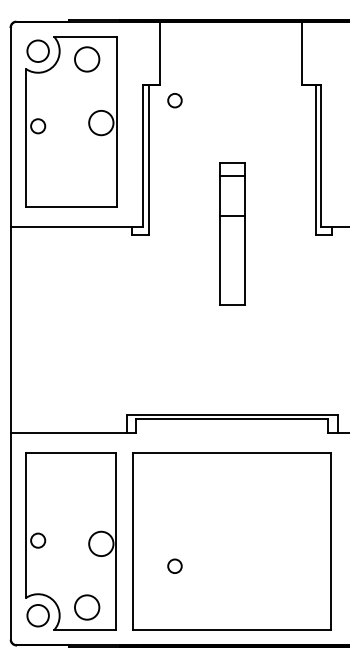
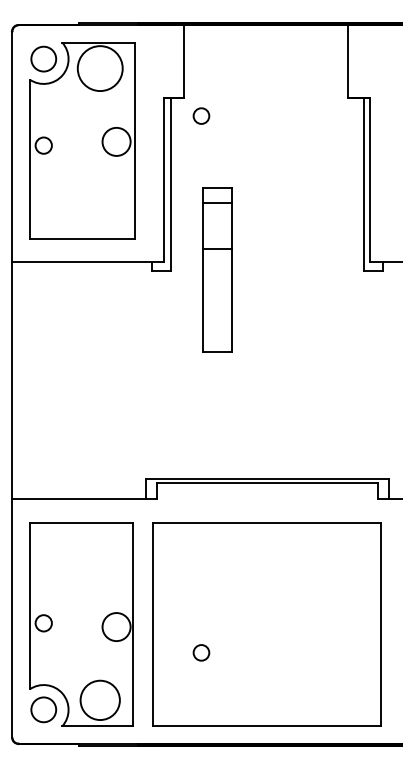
circle: (87, 59) -> (100, 68), size x1.6
part: (232, 233) -> (217, 269), moved
circle: (87, 607) -> (100, 700), size x1.4

